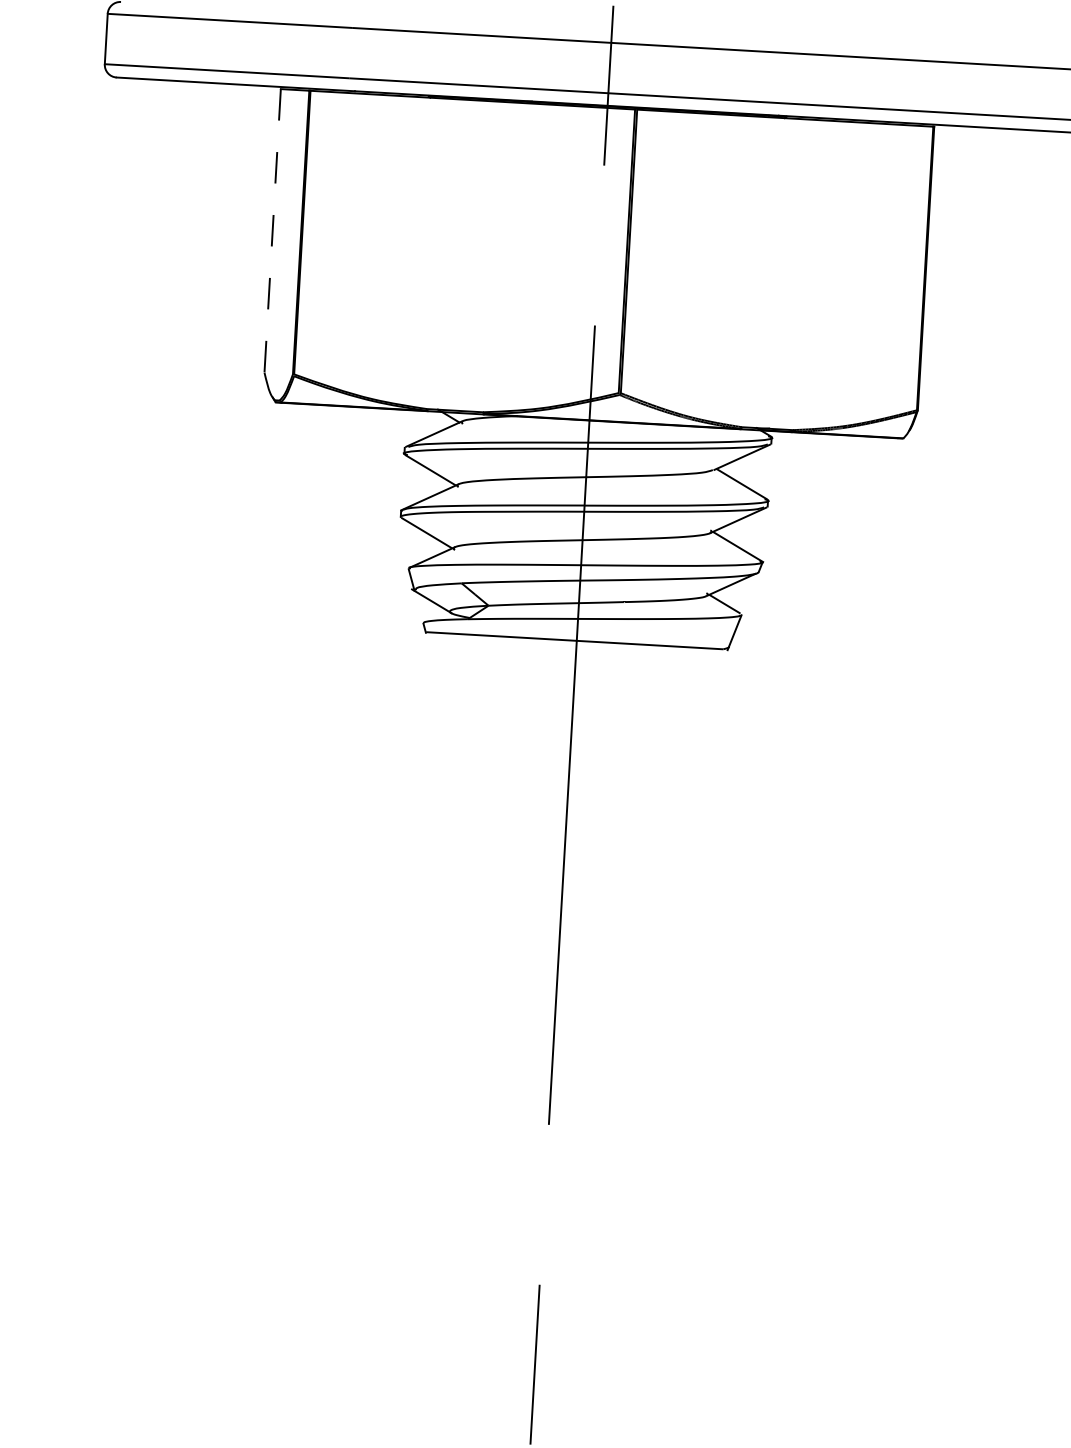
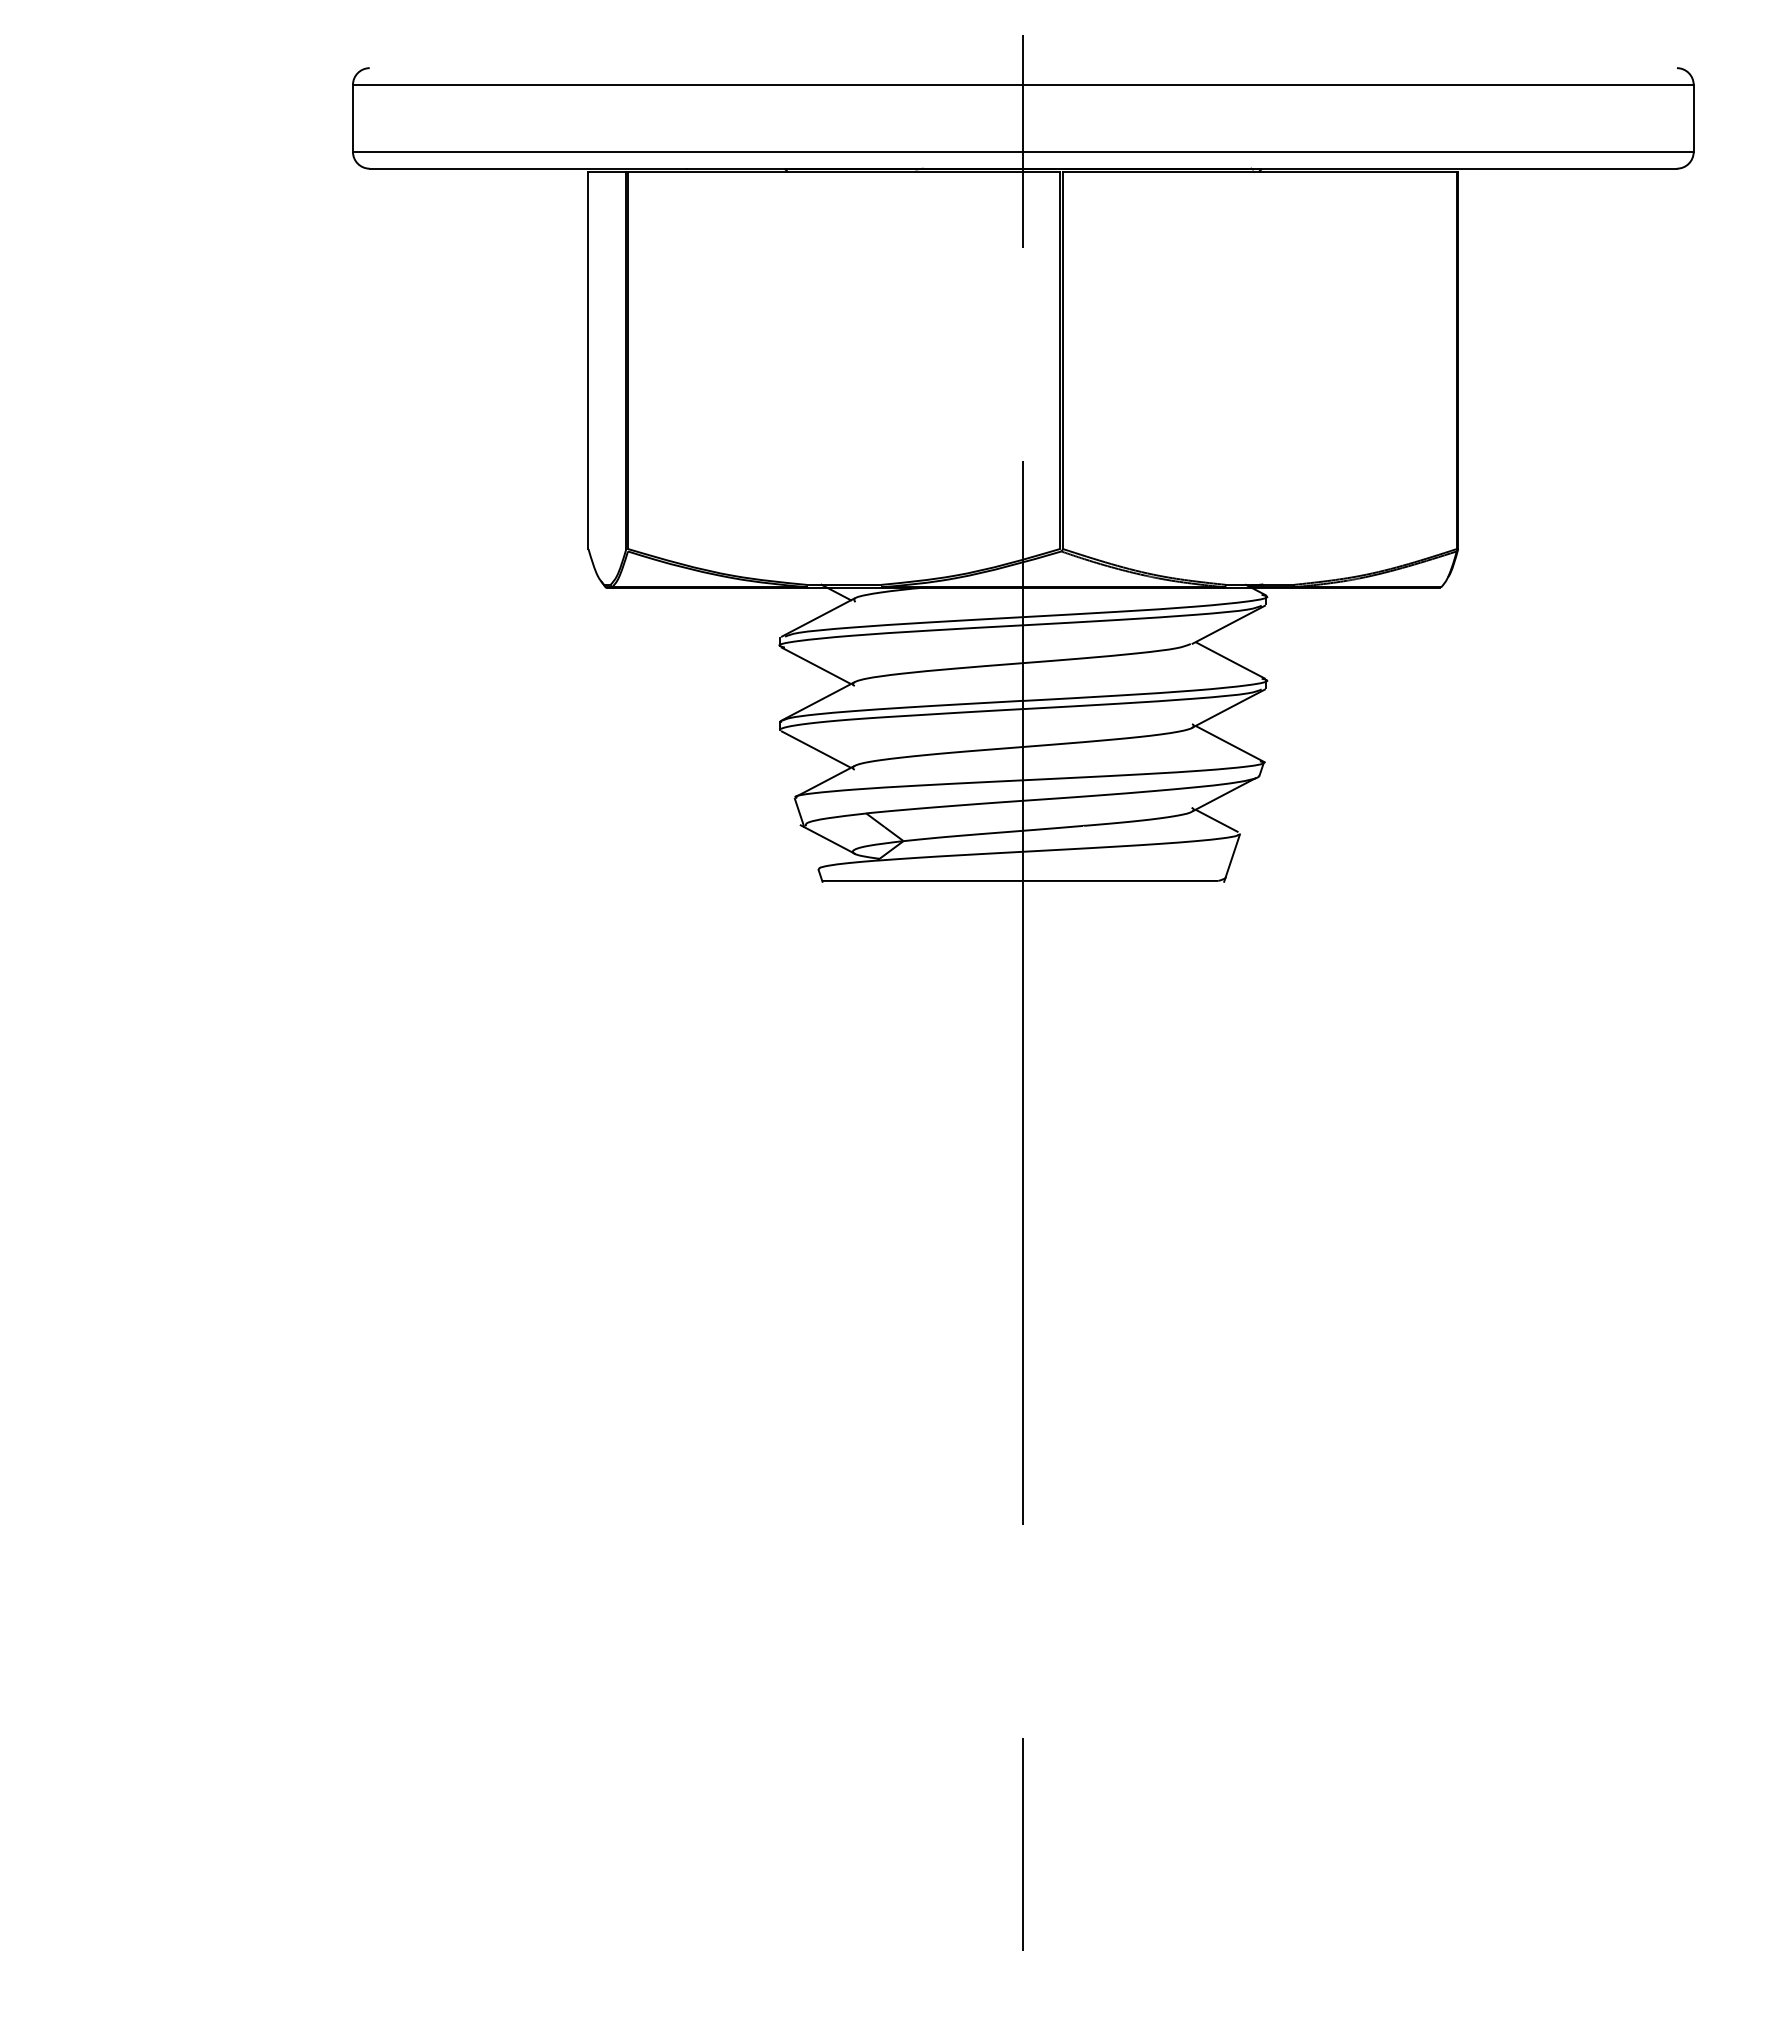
line: (272, 231) -> (588, 360), dashed -> solid

